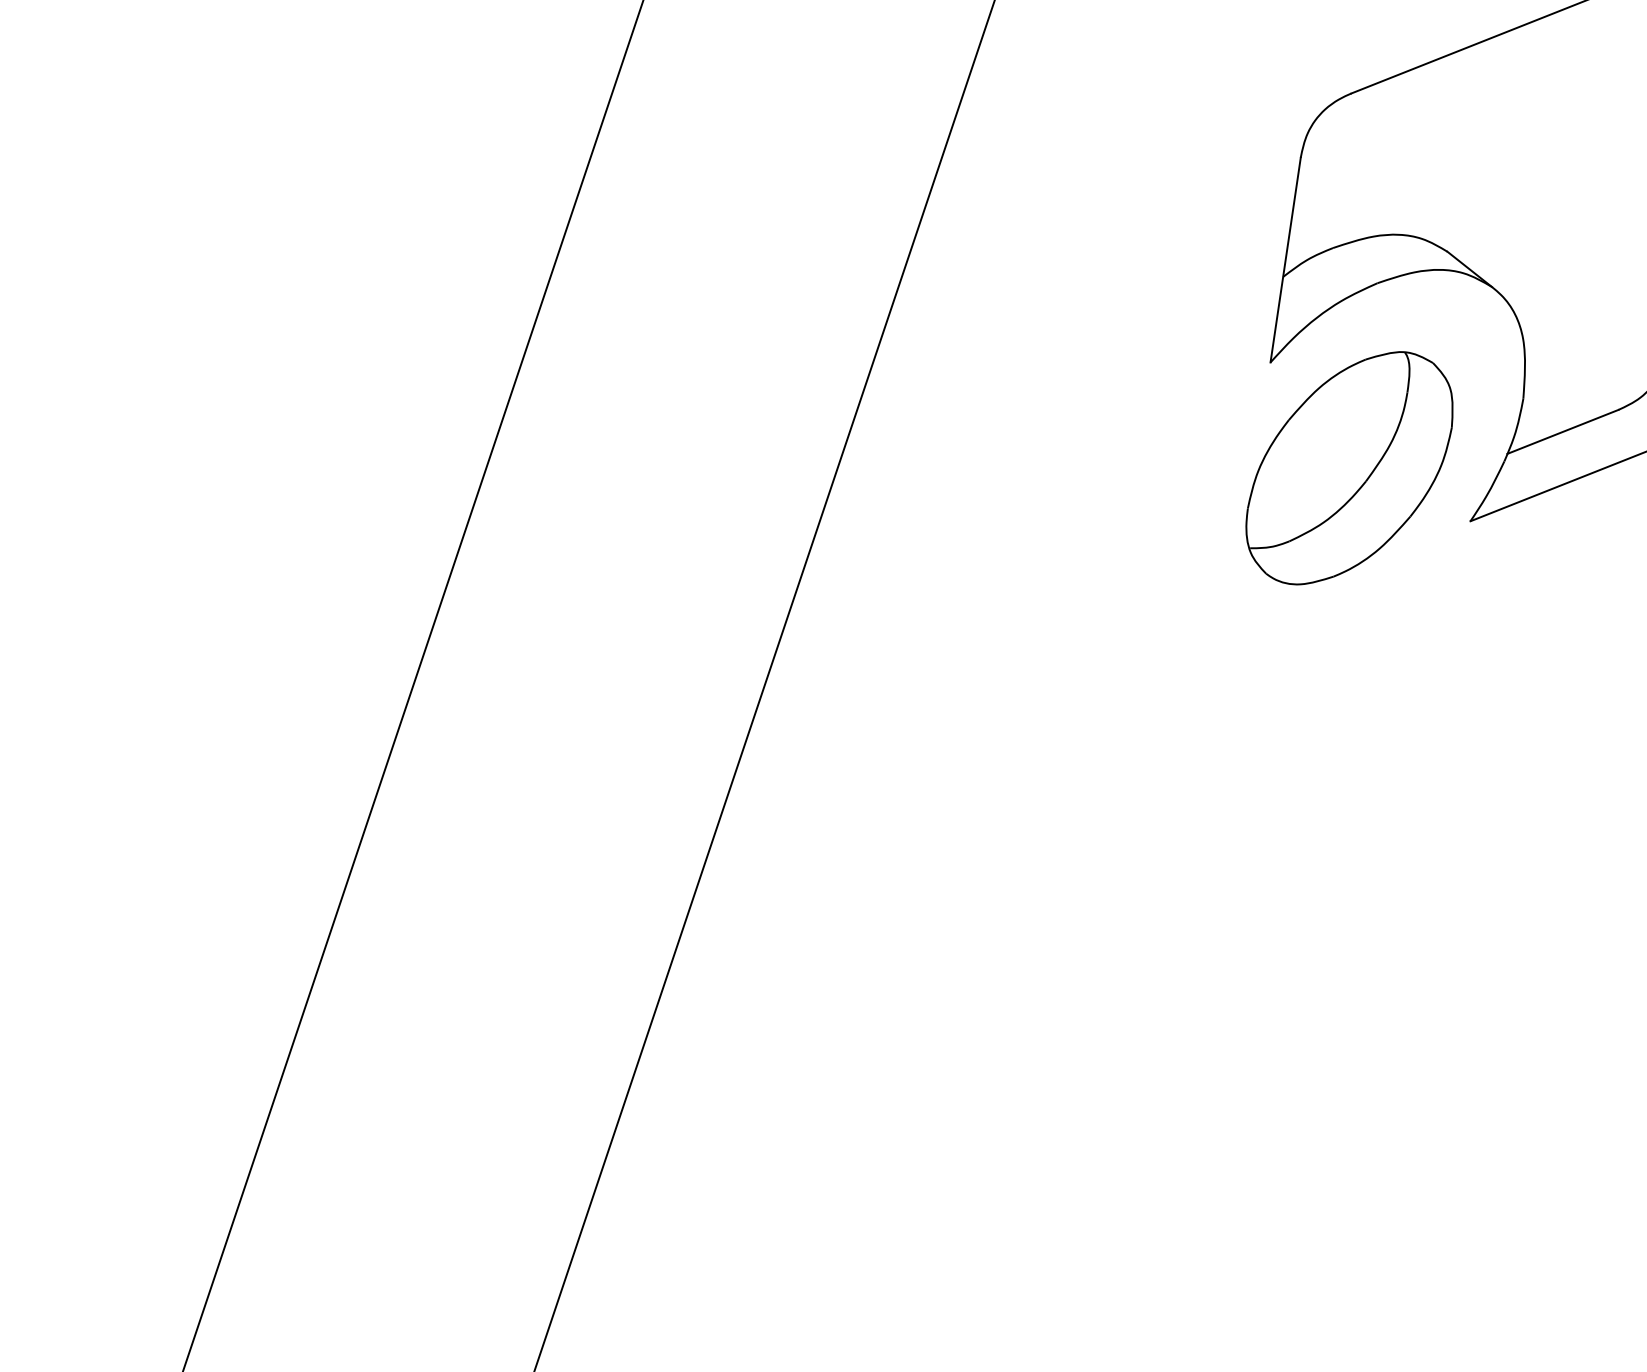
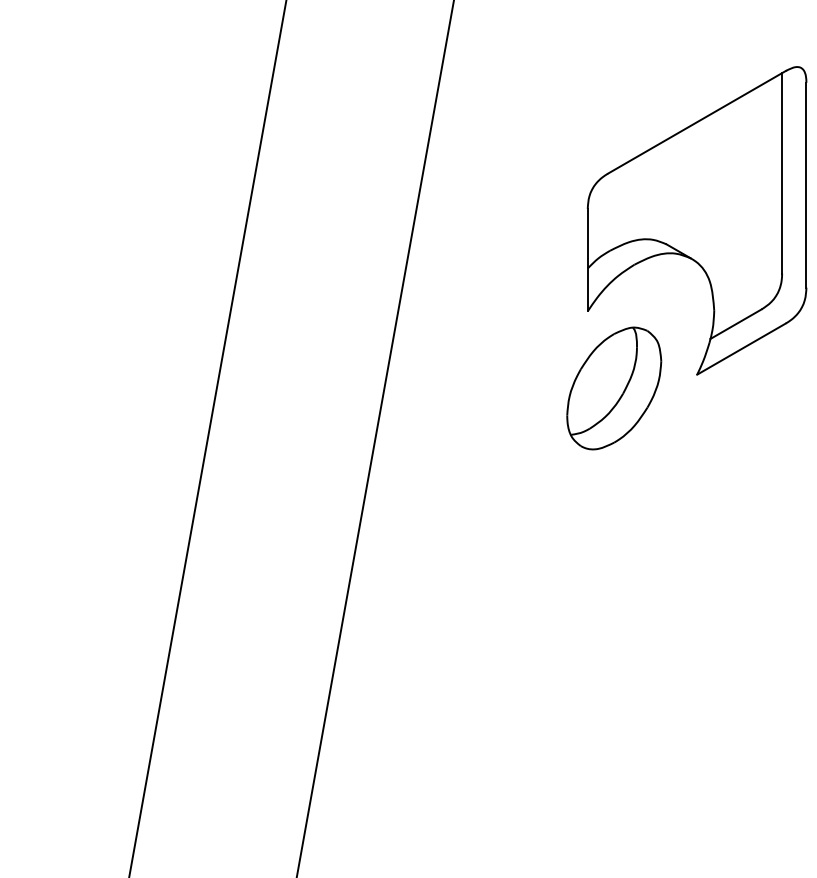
part: (1350, 468) -> (614, 388), moved

